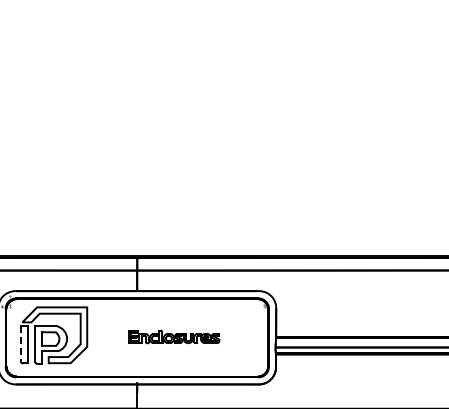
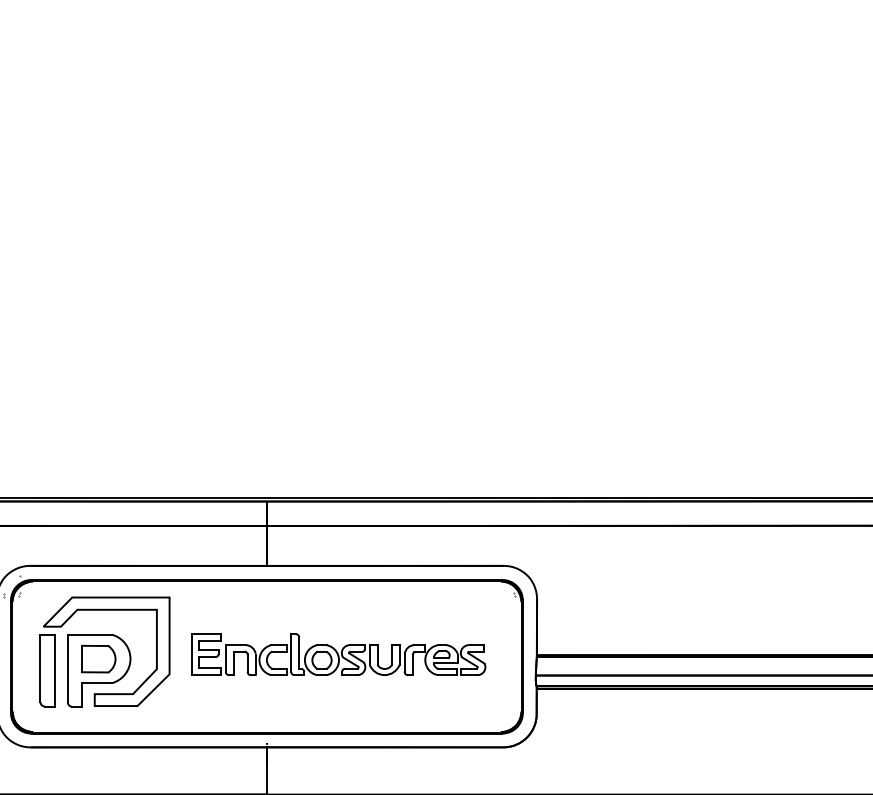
part: (173, 336) -> (337, 654), size x1.67
line: (20, 344) -> (39, 669), dashed -> solid

